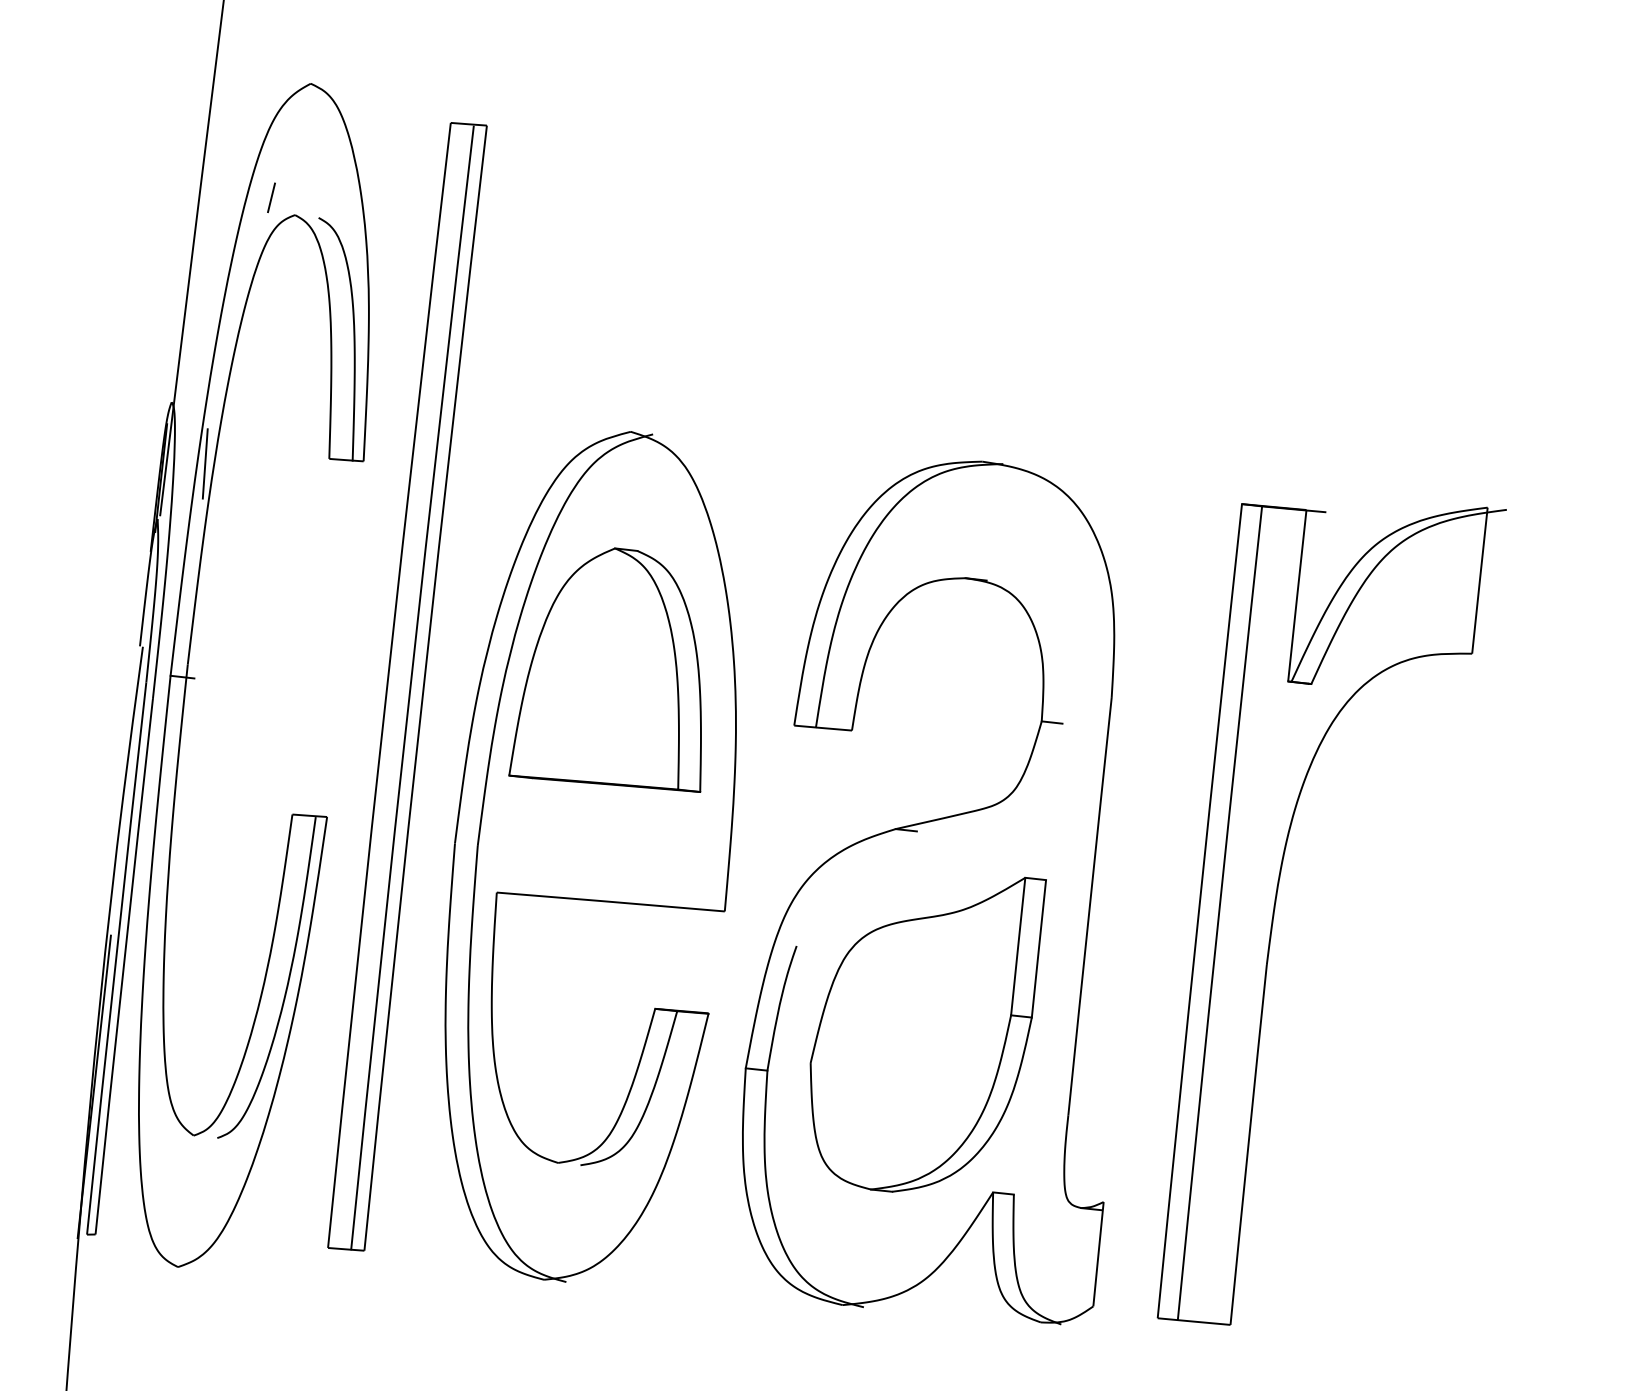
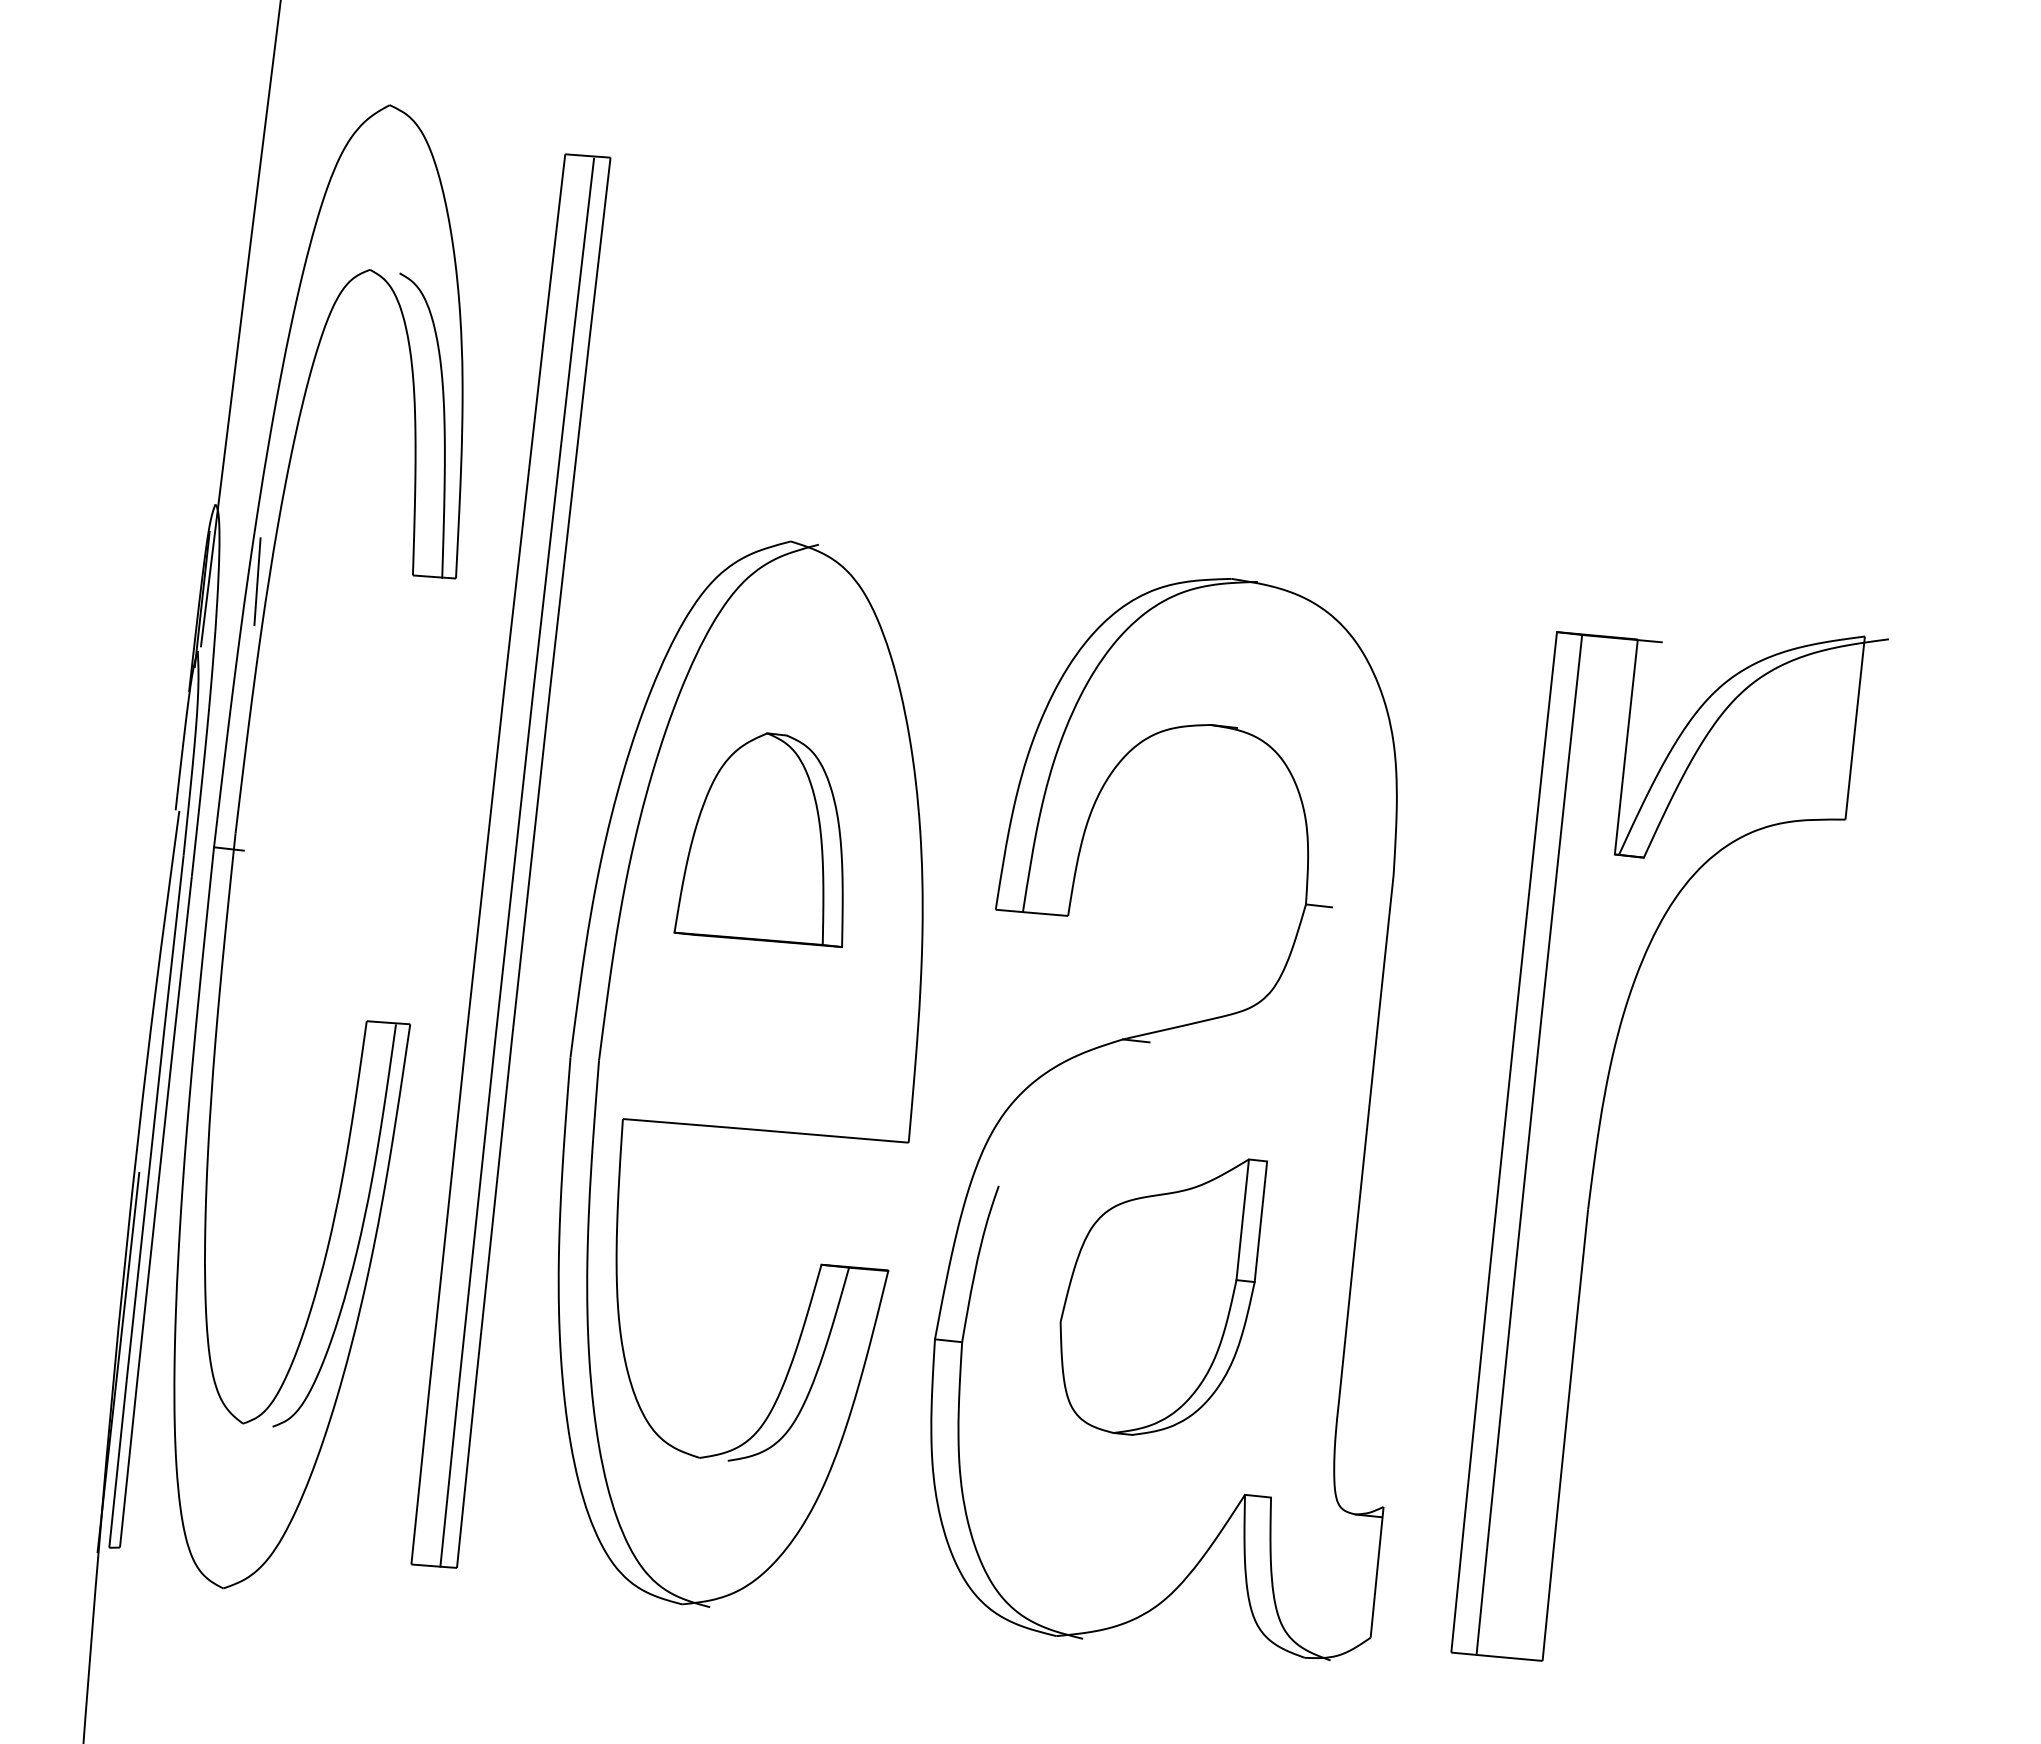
line: (271, 198) -> (340, 248), removed
part: (604, 669) -> (758, 839), size x0.7
part: (928, 1034) -> (1163, 1296), size x0.7

